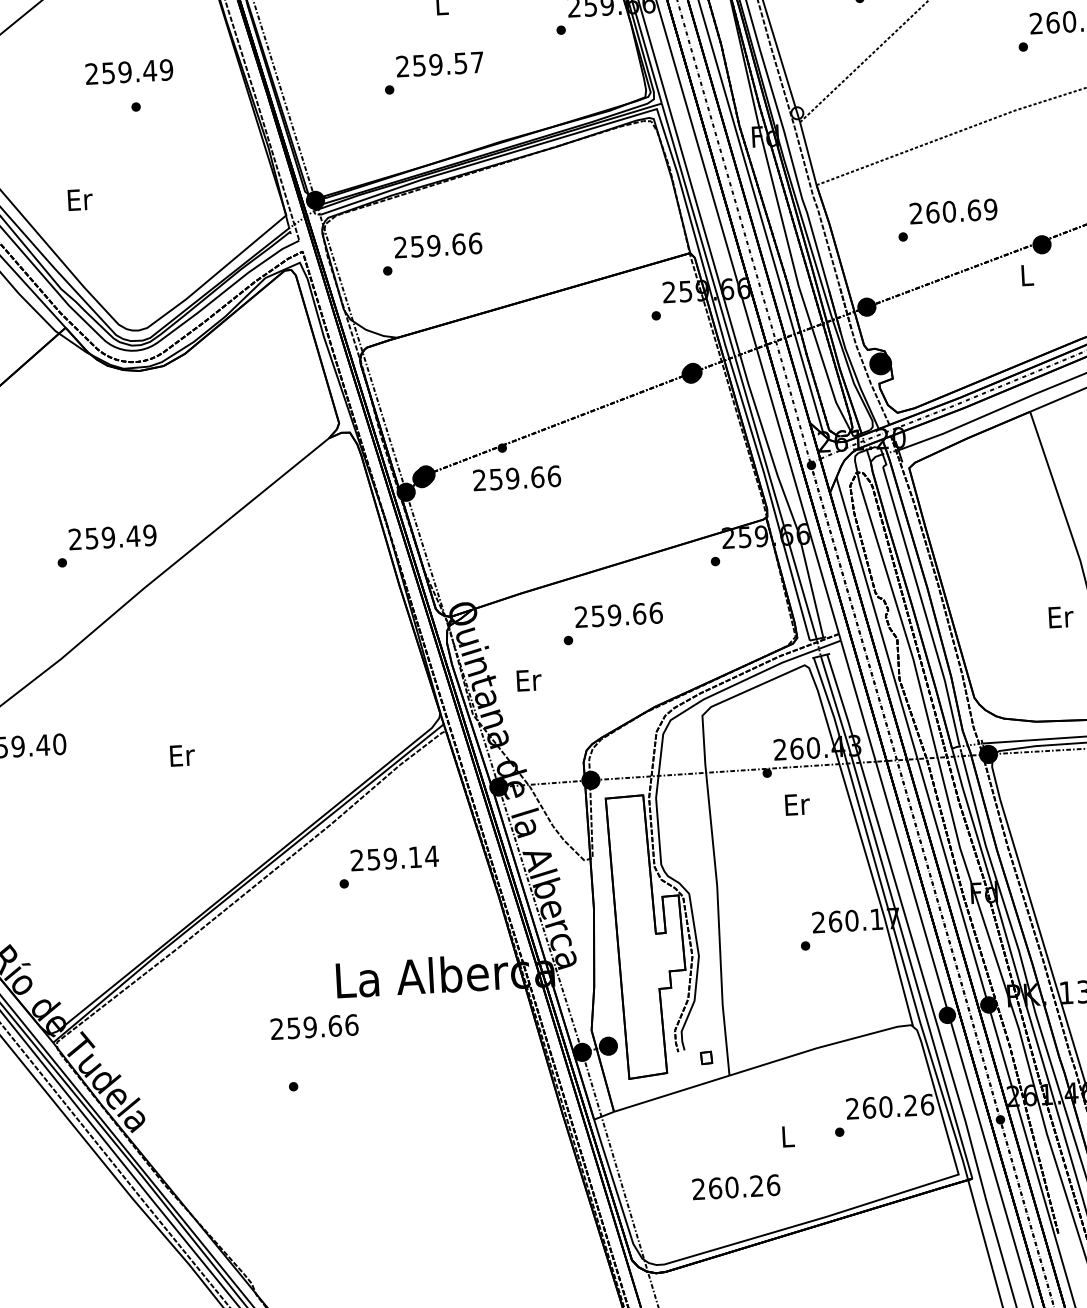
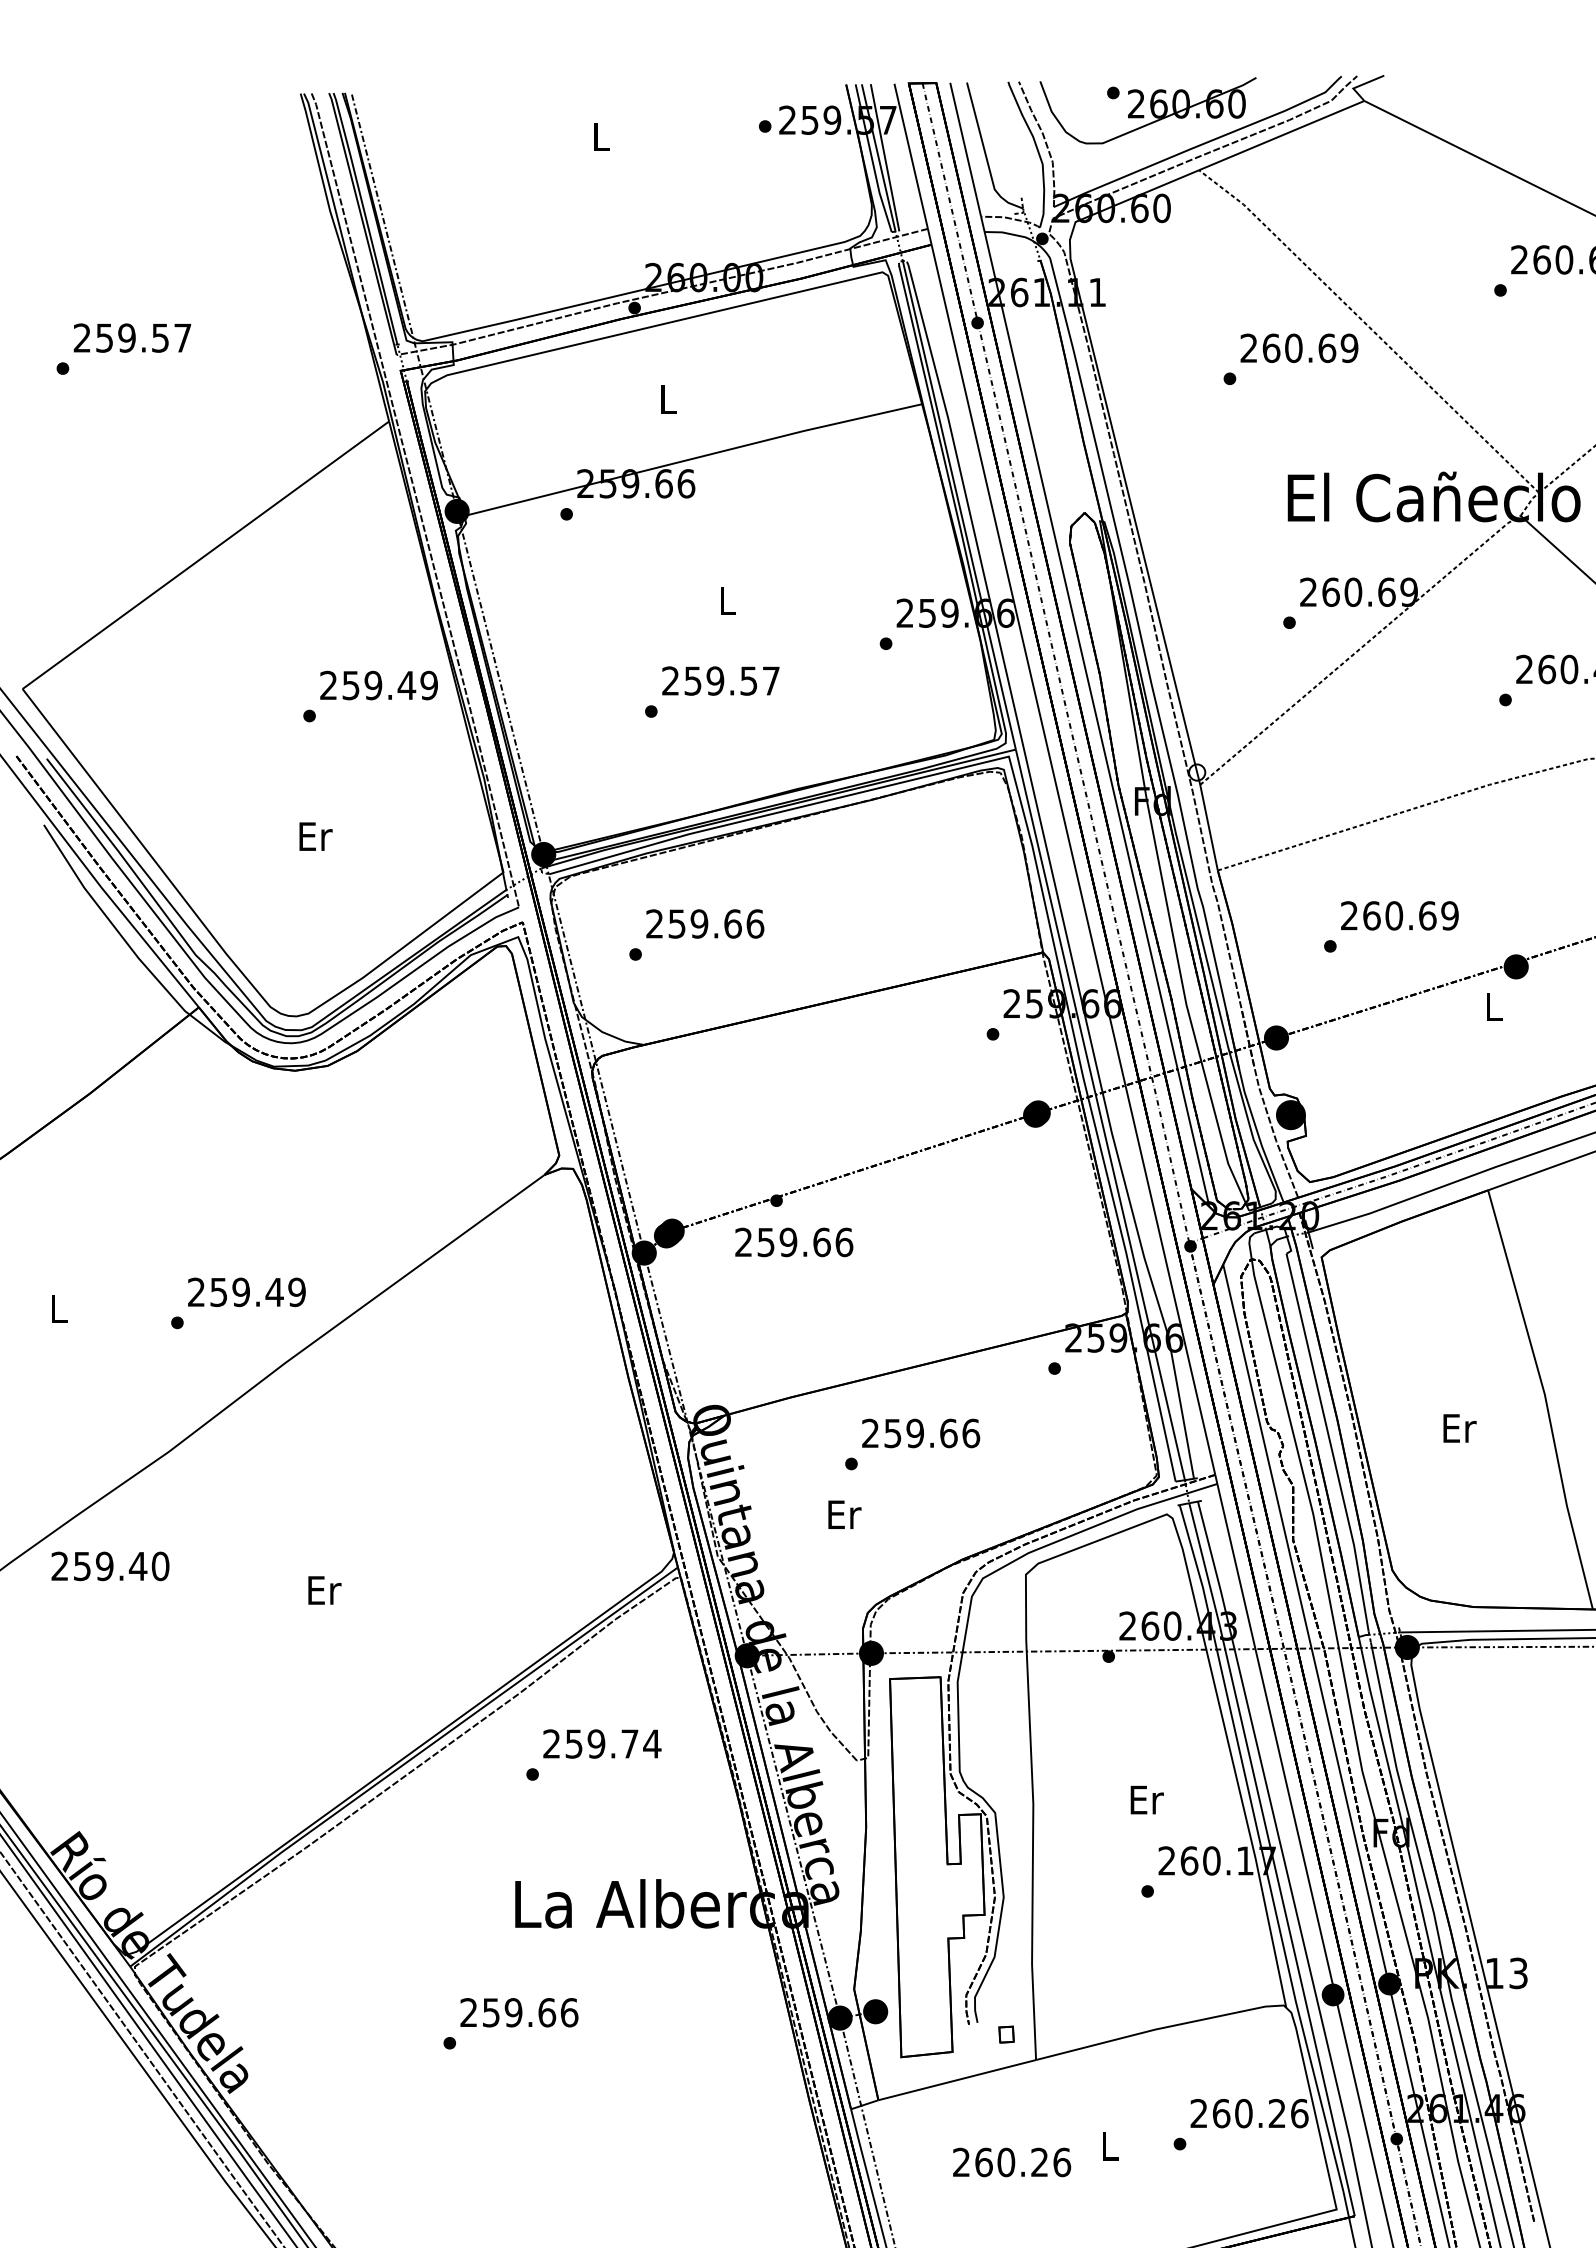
text: (128, 72) -> (378, 685), moved
text: (80, 199) -> (315, 836), moved
text: (1060, 617) -> (1459, 1428), moved
text: (528, 680) -> (844, 1514), moved
text: (797, 804) -> (1146, 1799), moved
text: (414, 856) -> (629, 1743), 259.14 -> 259.74
text: (314, 1026) -> (519, 2012), moved
text: (736, 1187) -> (1012, 2162), moved

